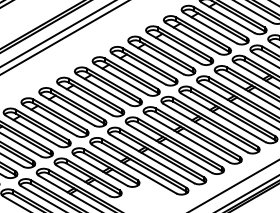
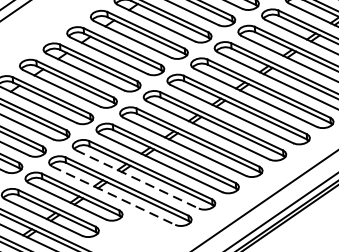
line: (152, 158) -> (137, 178), solid -> dashed
line: (134, 169) -> (114, 196), solid -> dashed

